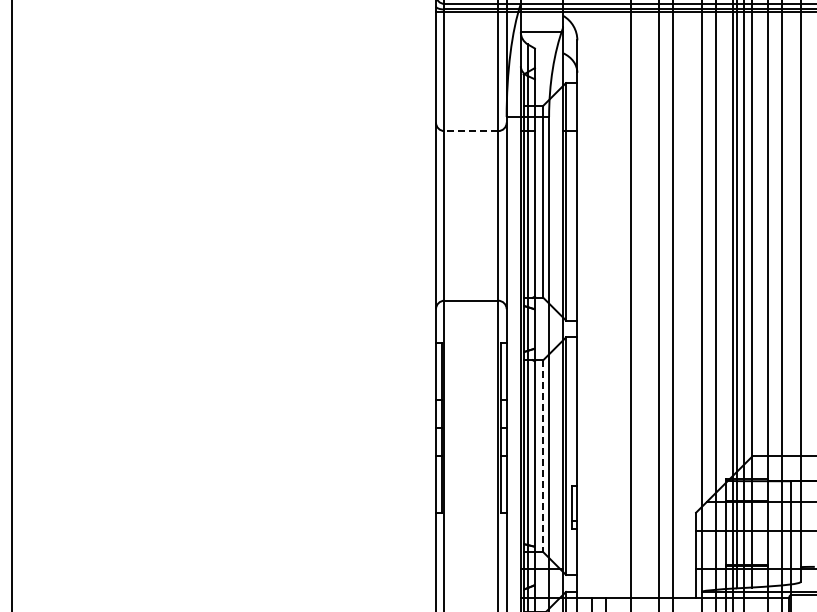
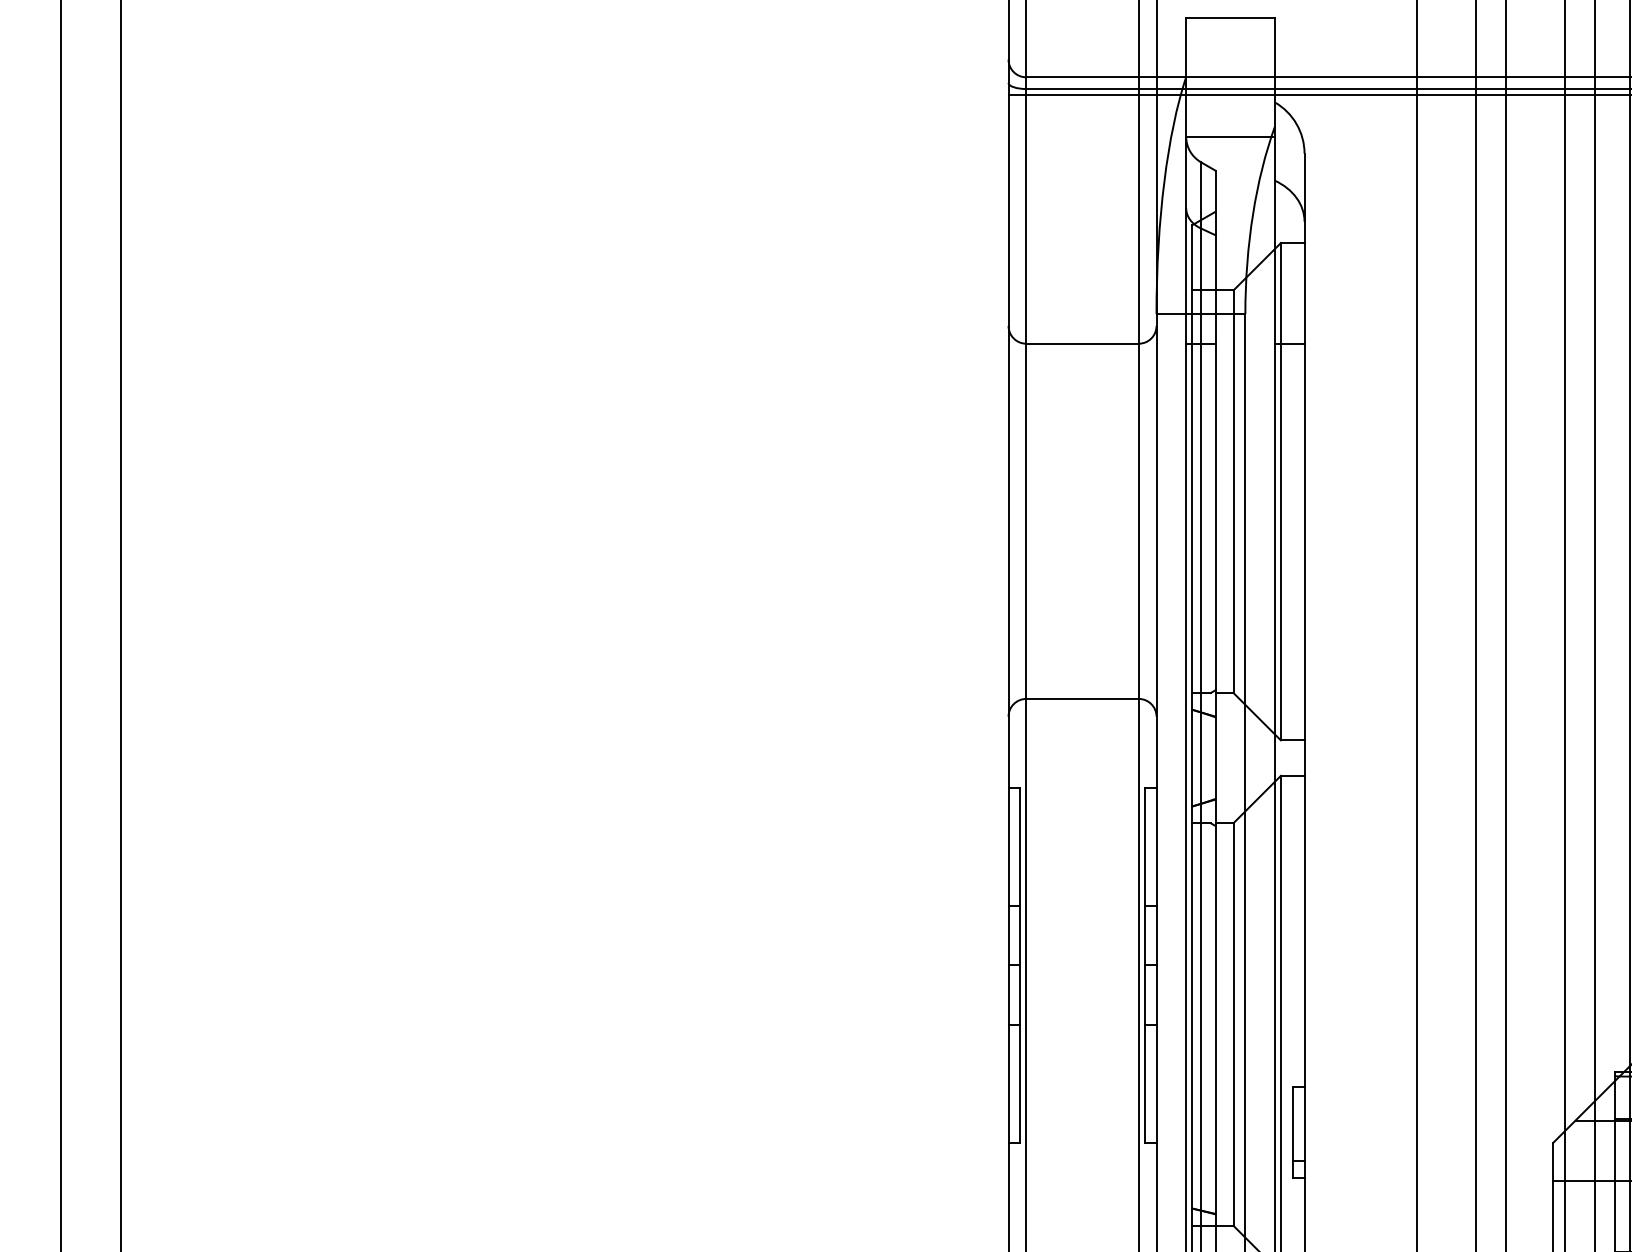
line: (471, 131) -> (1082, 344), dashed -> solid
line: (543, 456) -> (1233, 1025), dashed -> solid

